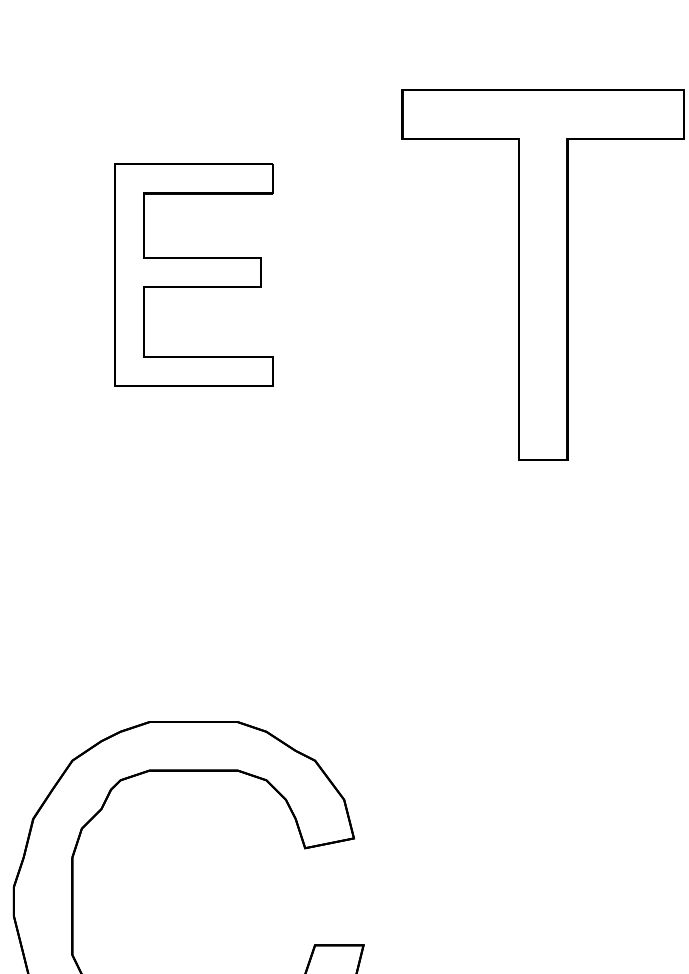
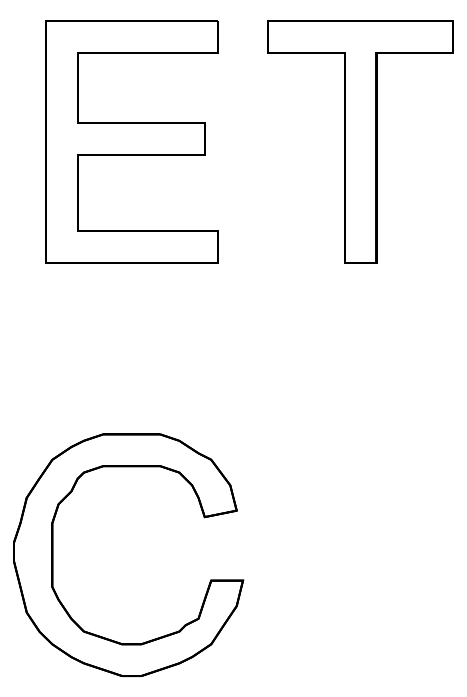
part: (193, 274) -> (131, 141), size x1.67

